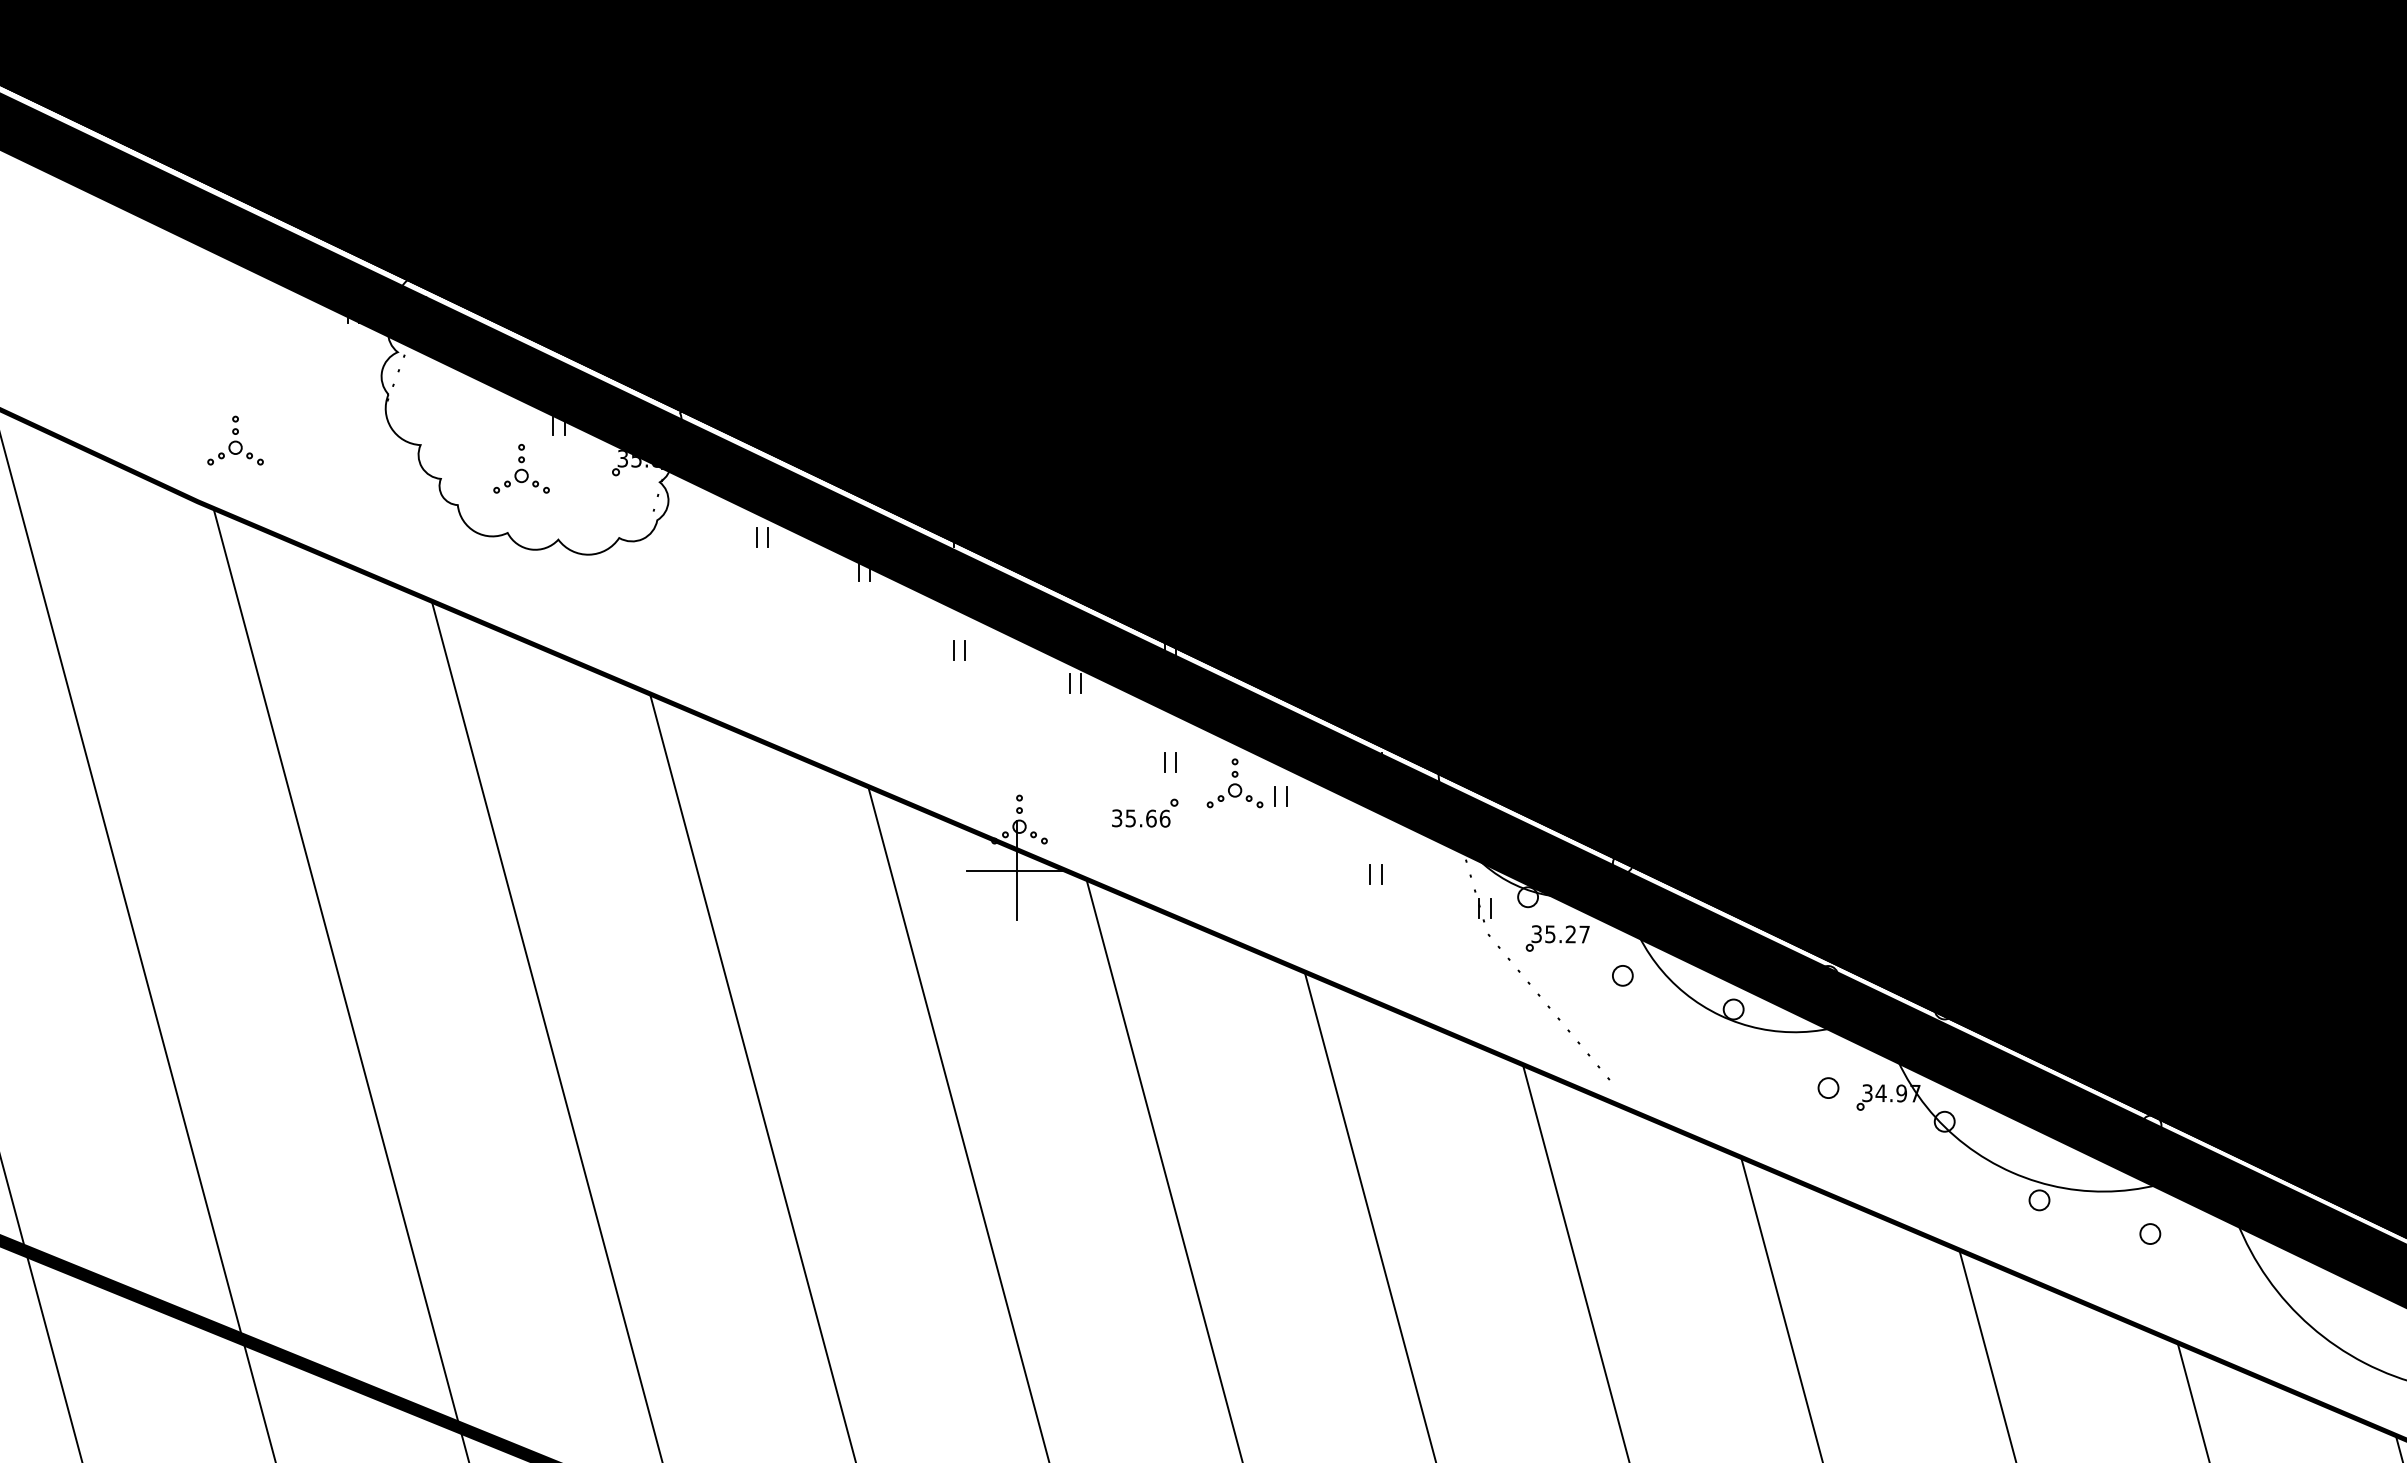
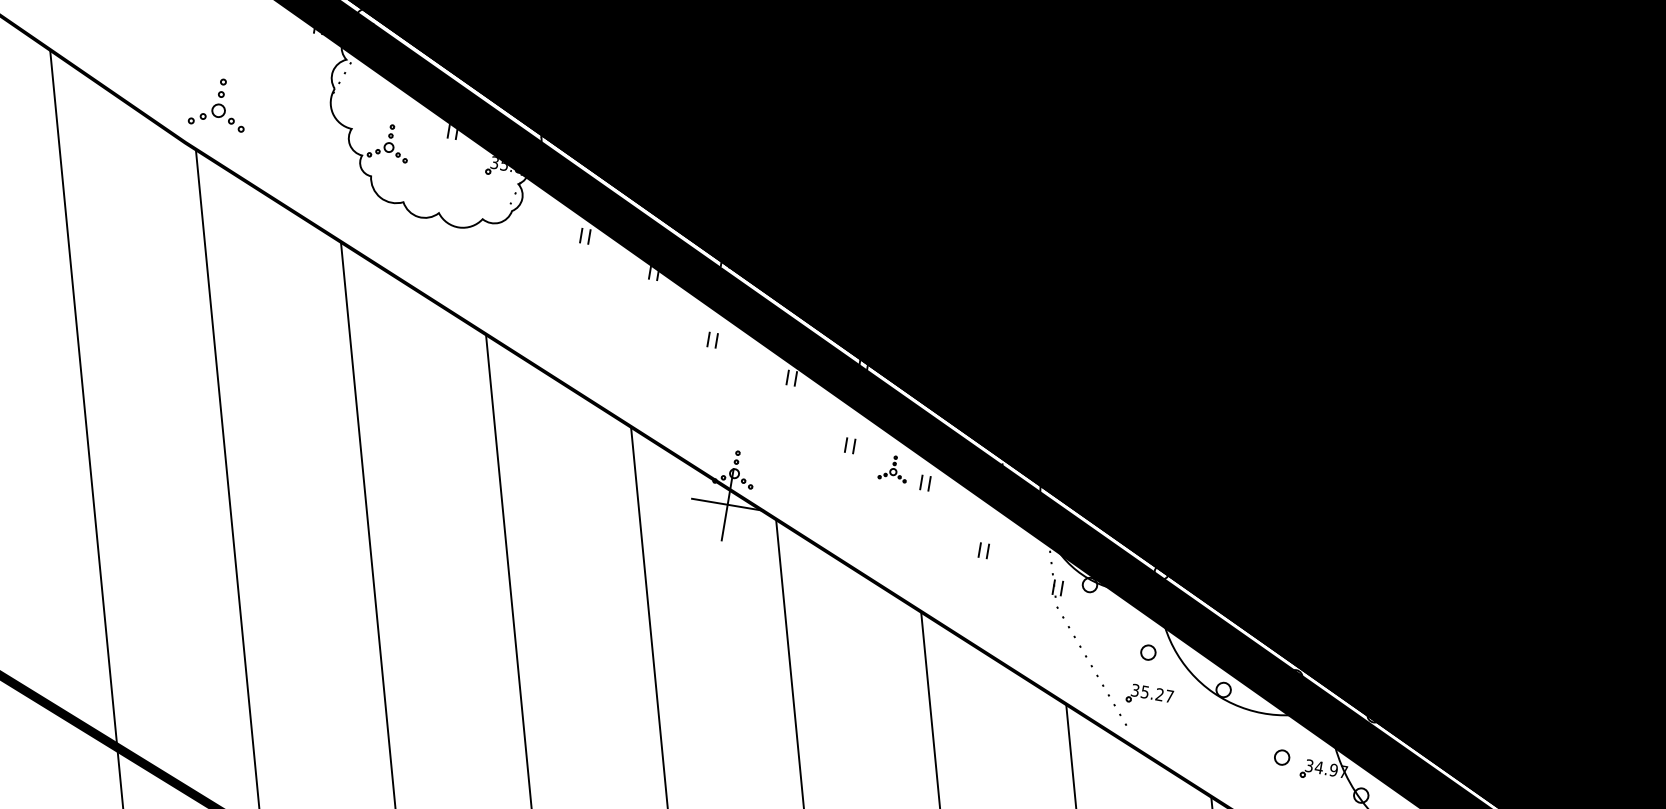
part: (235, 440) -> (219, 103), size x1.4
part: (521, 468) -> (389, 142), moved
part: (1234, 783) -> (893, 468), size x0.7
part: (1145, 812) -> (826, 478), removed
part: (1557, 938) -> (1149, 696), moved

